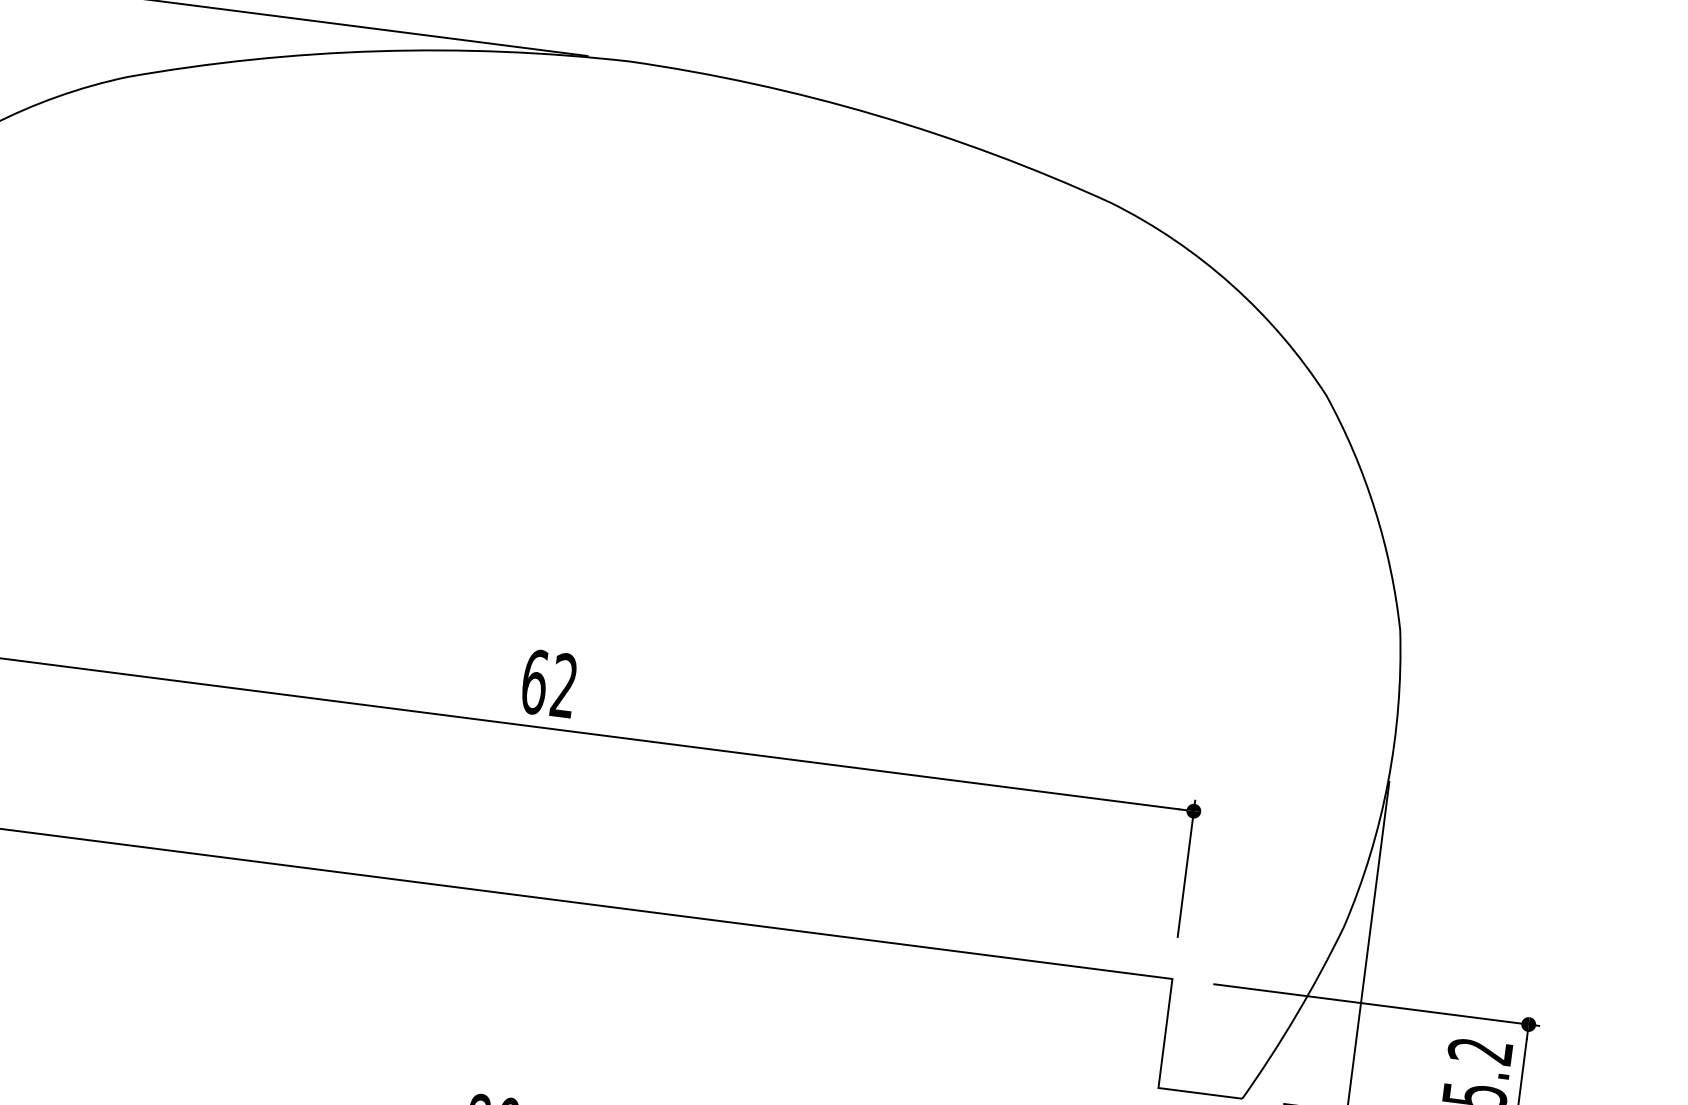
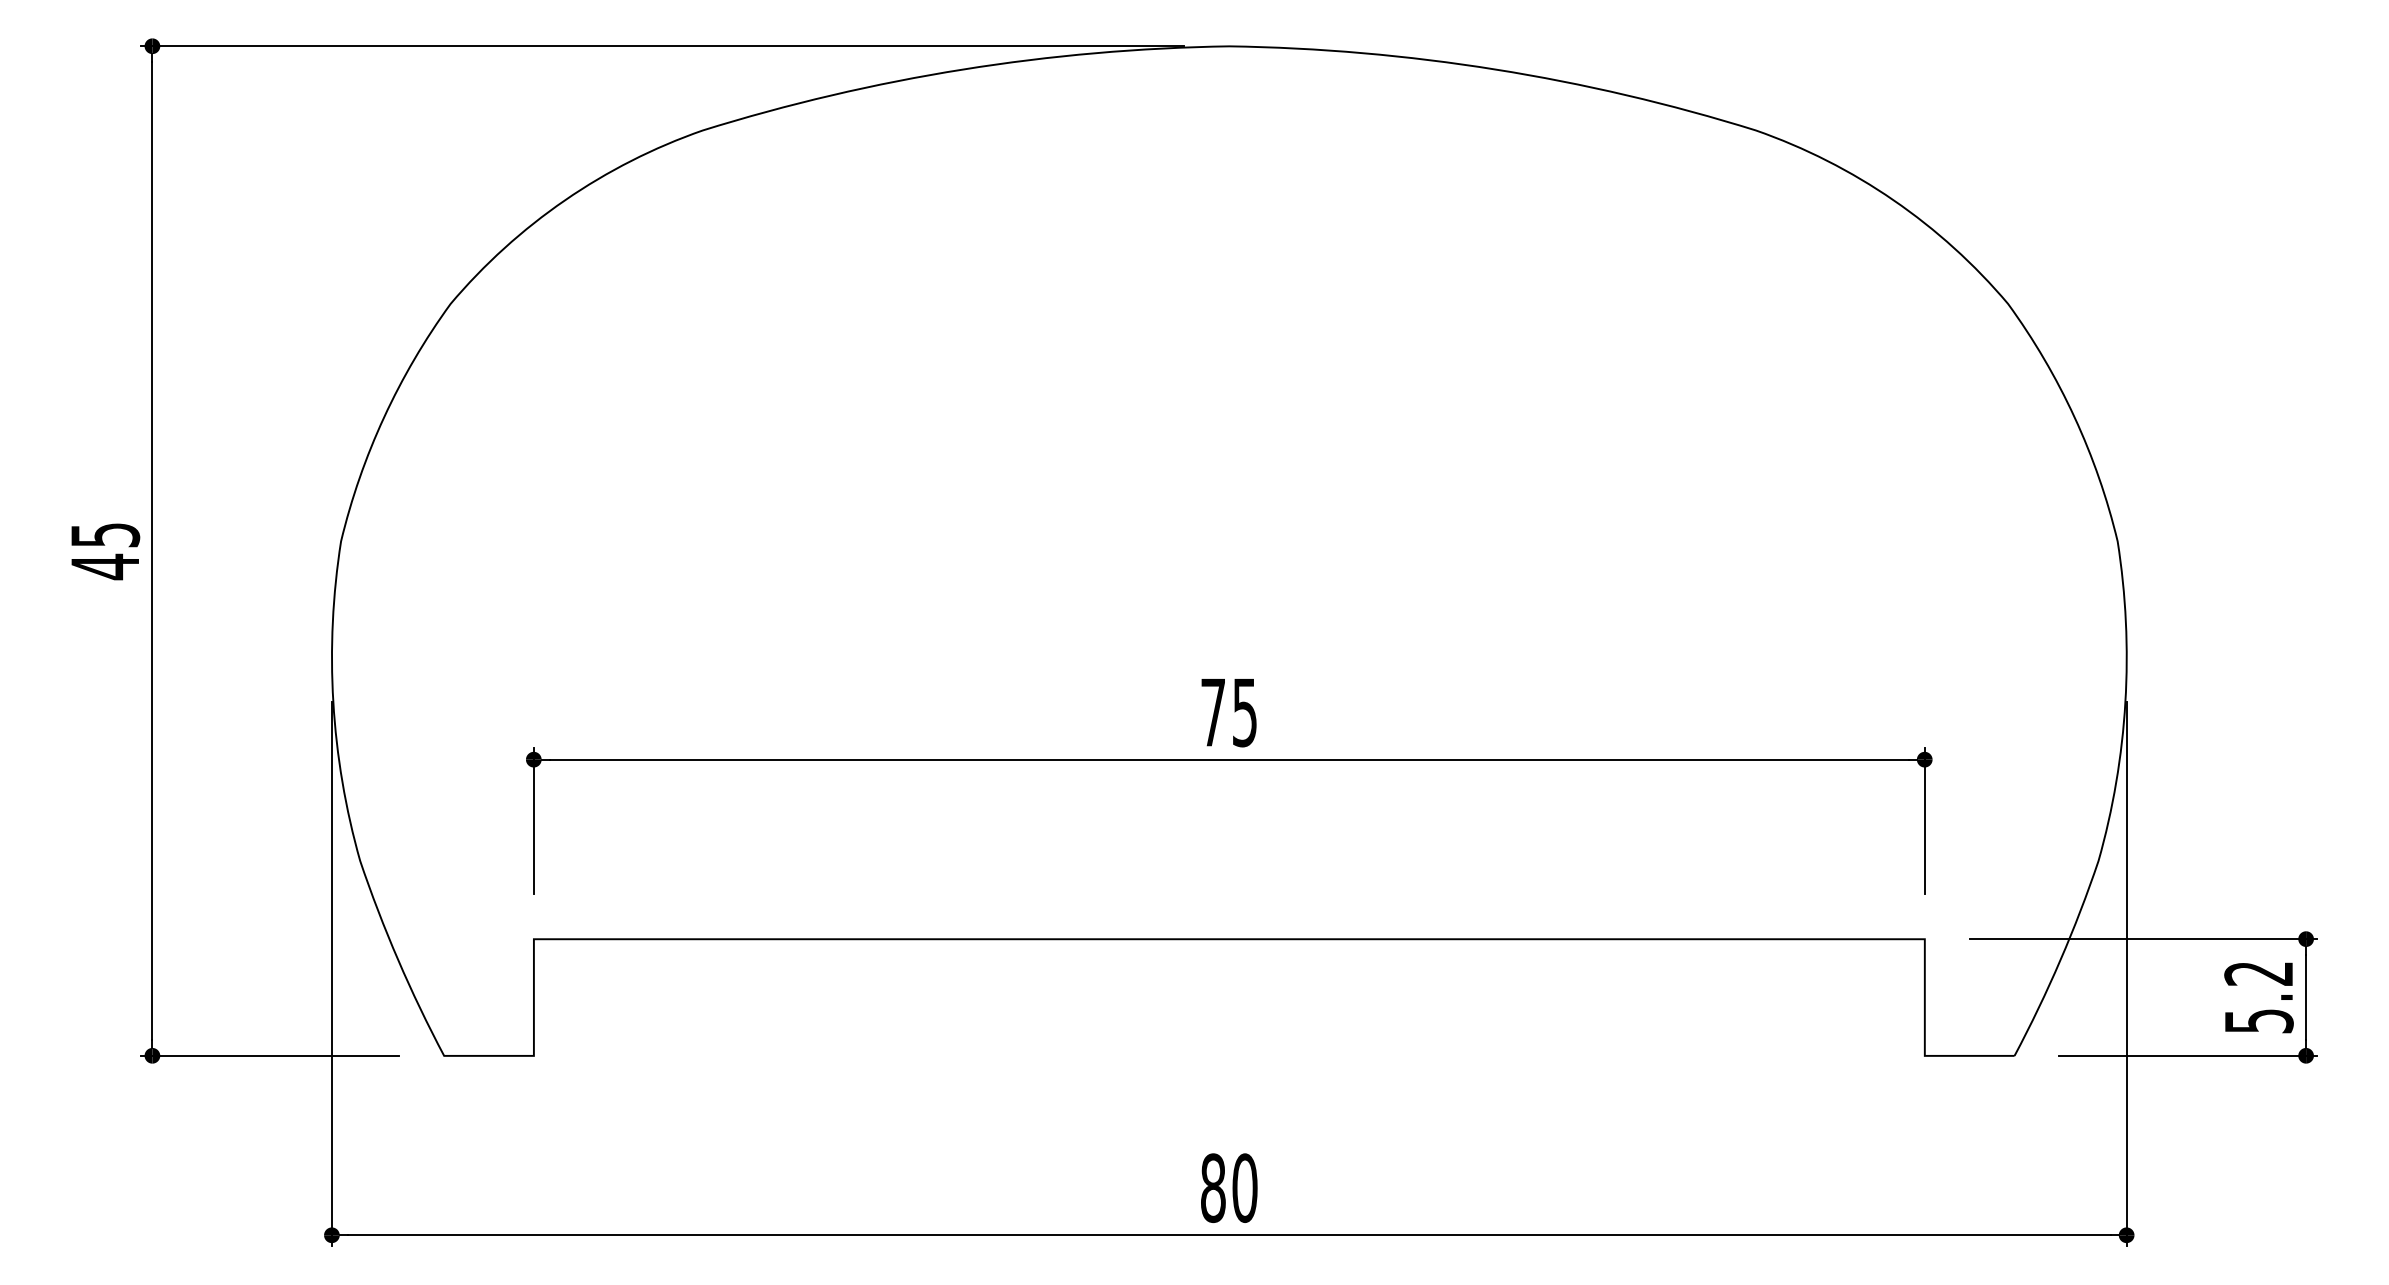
text: (548, 683) -> (1228, 712), 62 -> 75

